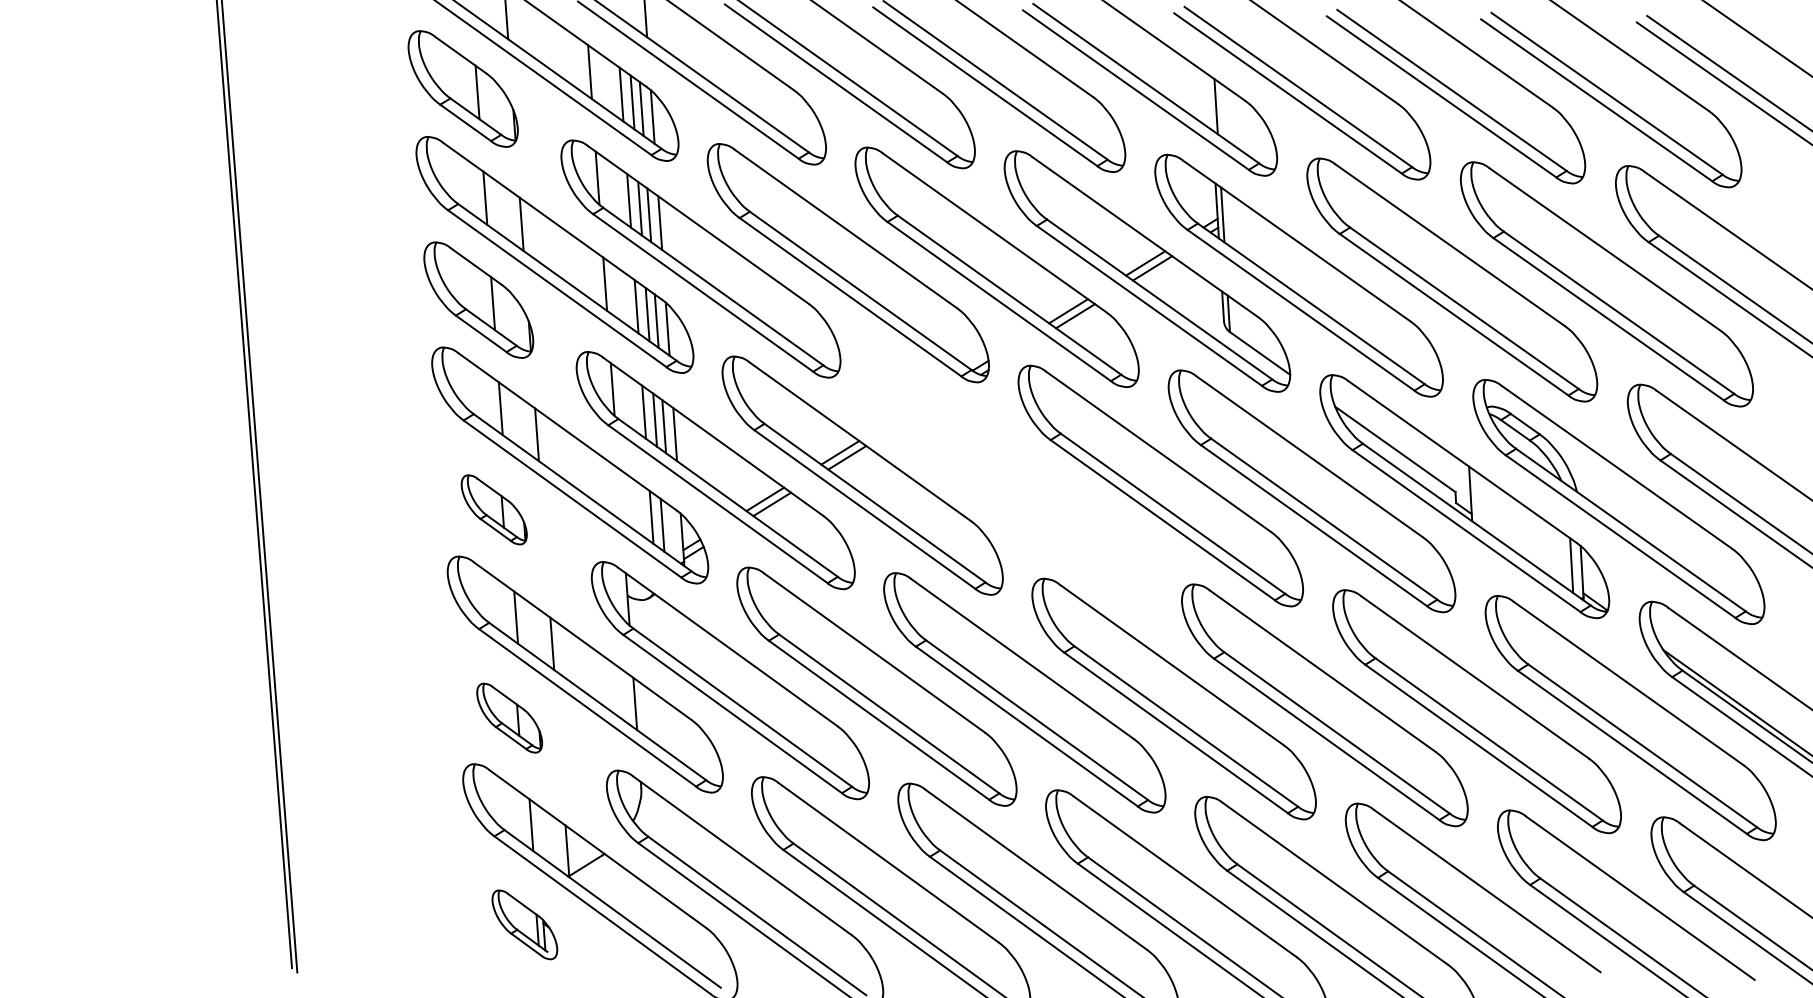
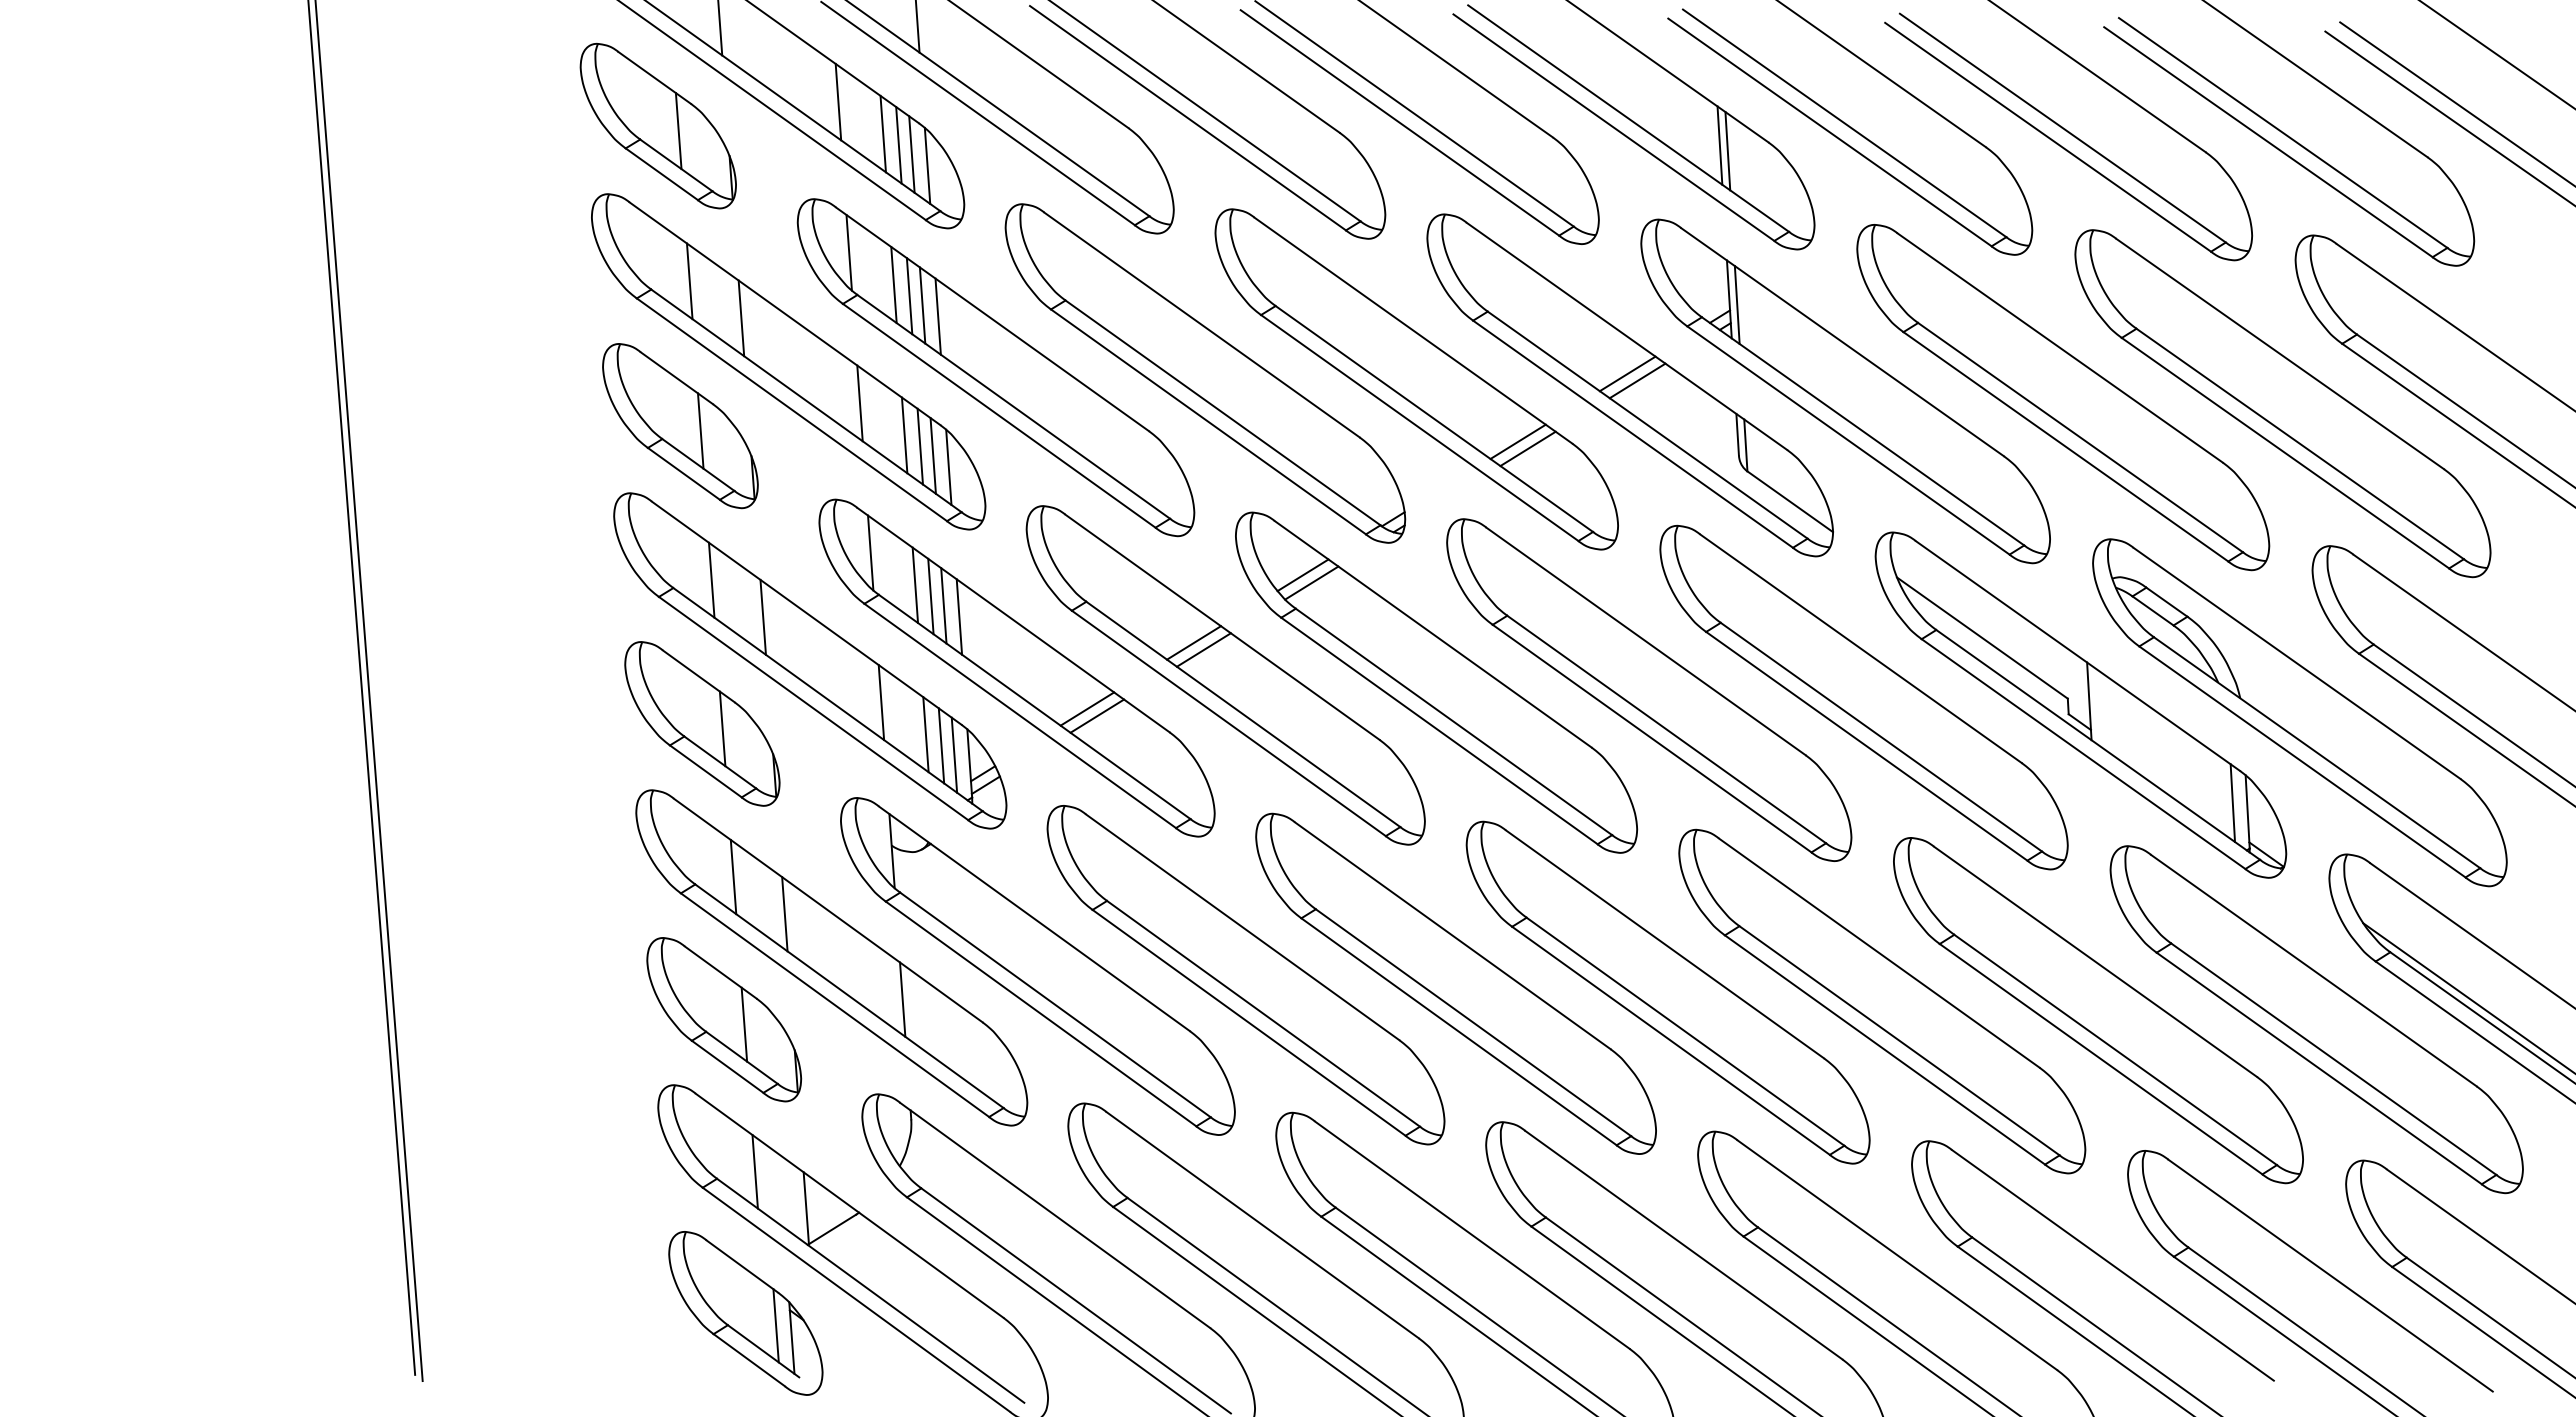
line: (1210, 102) -> (1719, 145), added
part: (1011, 480) -> (1436, 682), added
line: (620, 494) -> (881, 702), added
part: (494, 509) -> (702, 723), size x1.67
line: (671, 531) -> (954, 754), added
part: (509, 717) -> (724, 1019), size x1.67
part: (524, 924) -> (745, 1313), size x1.67

